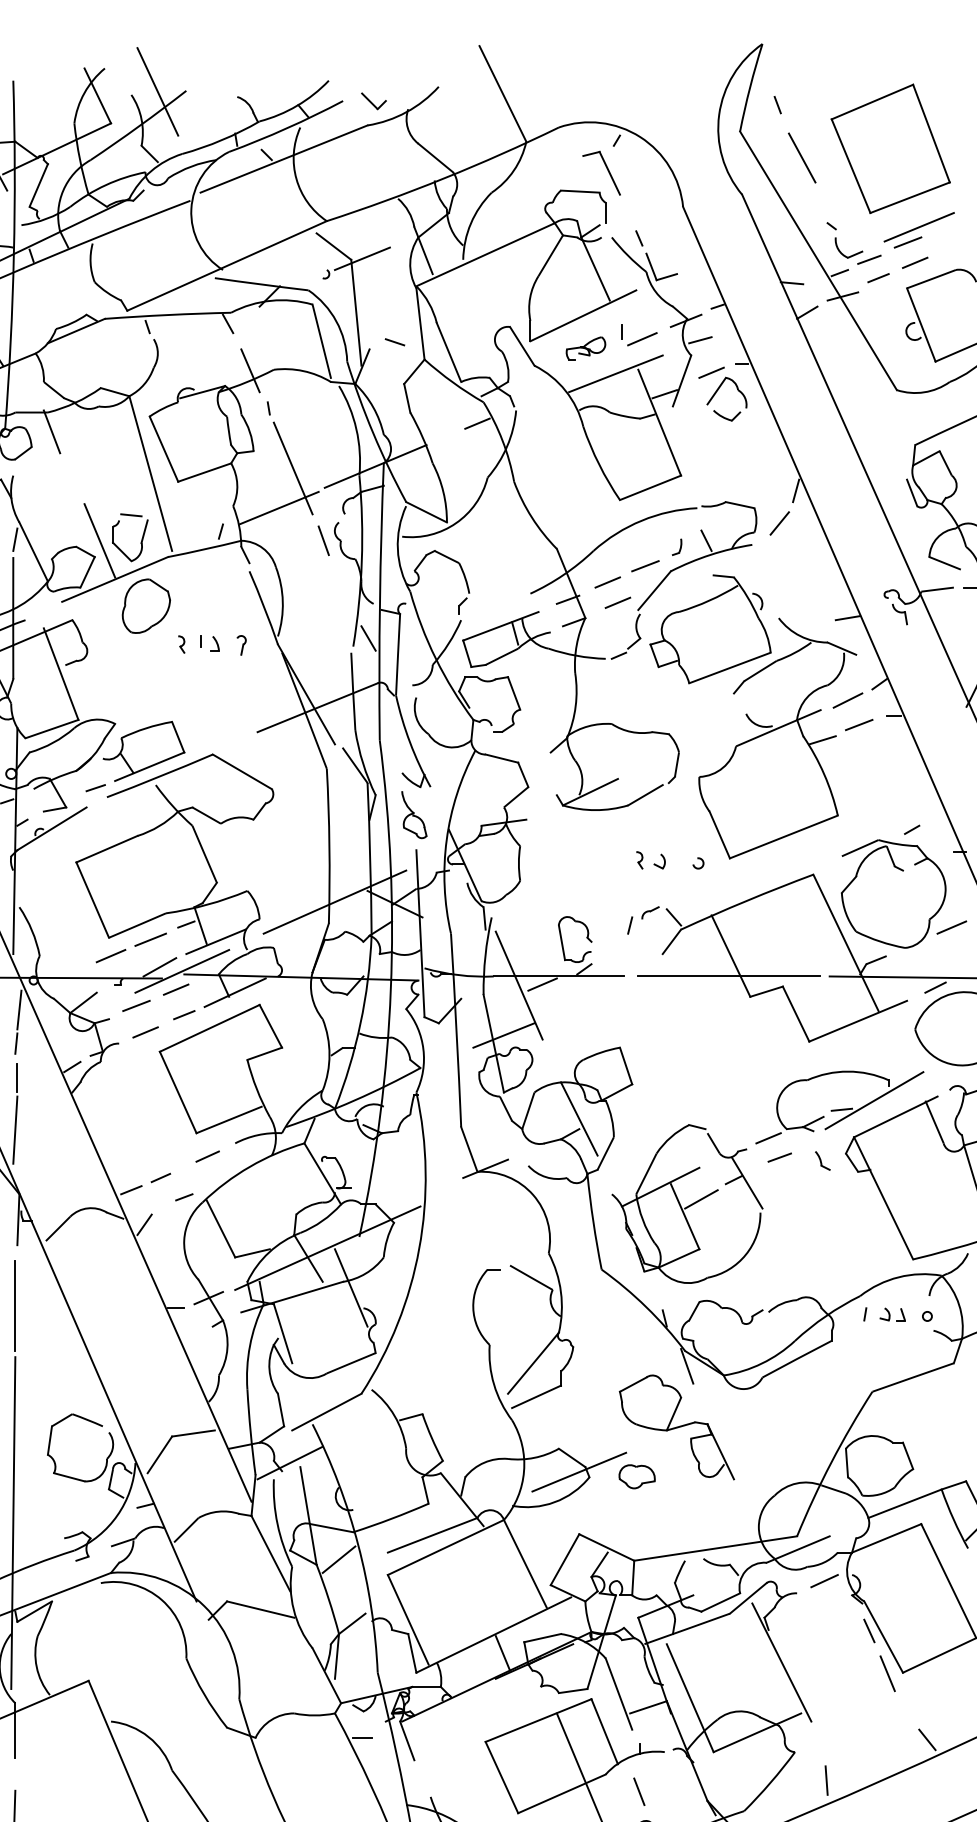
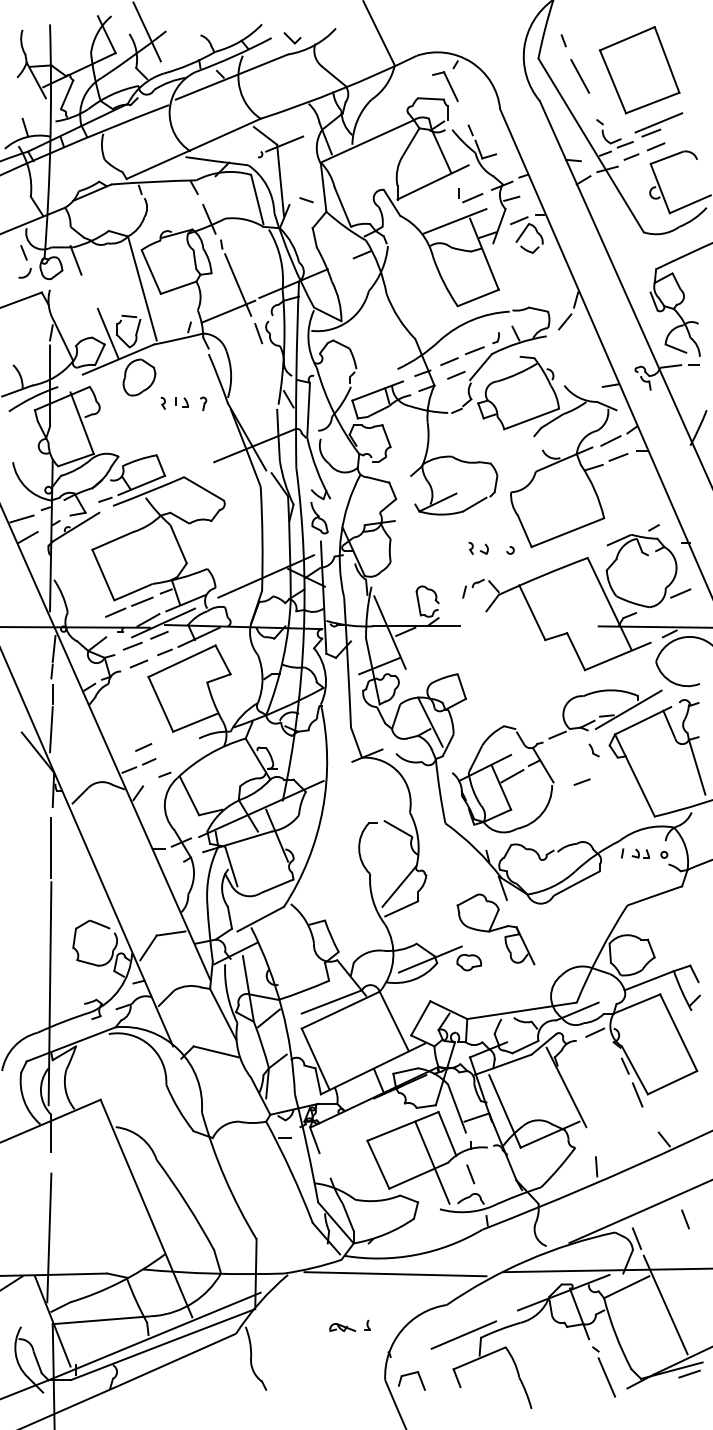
part: (585, 348) -> (434, 204), removed
line: (728, 976) -> (530, 626), removed
line: (207, 1156) -> (143, 747), moved
line: (778, 1156) -> (581, 781), moved

